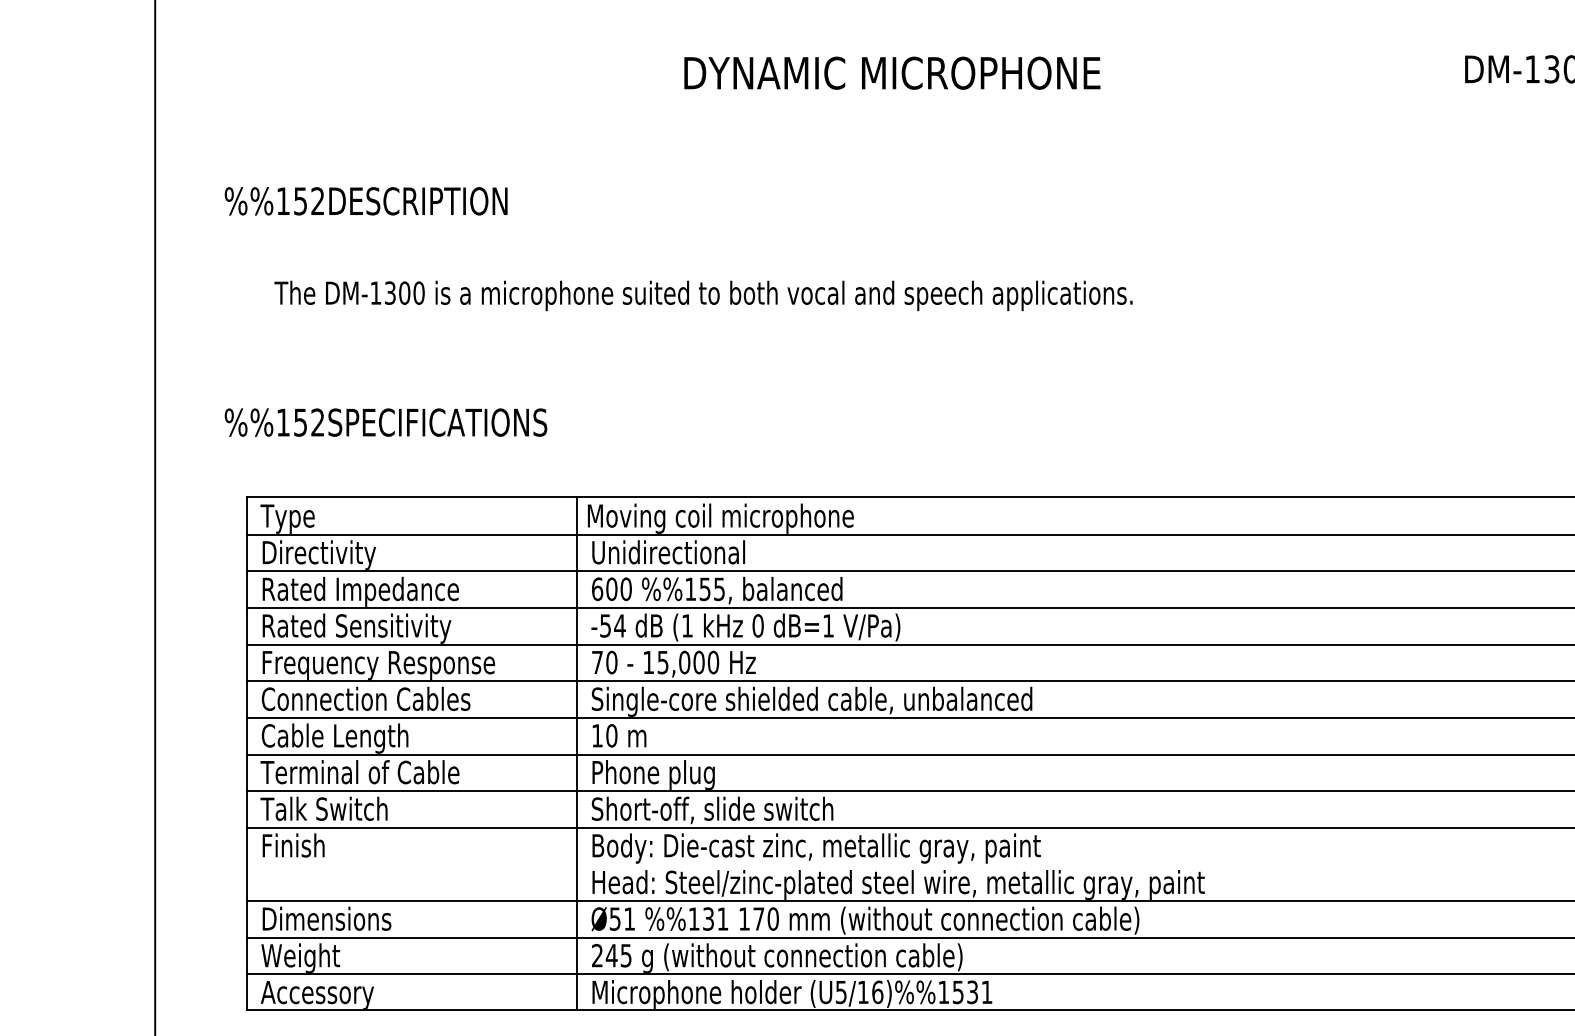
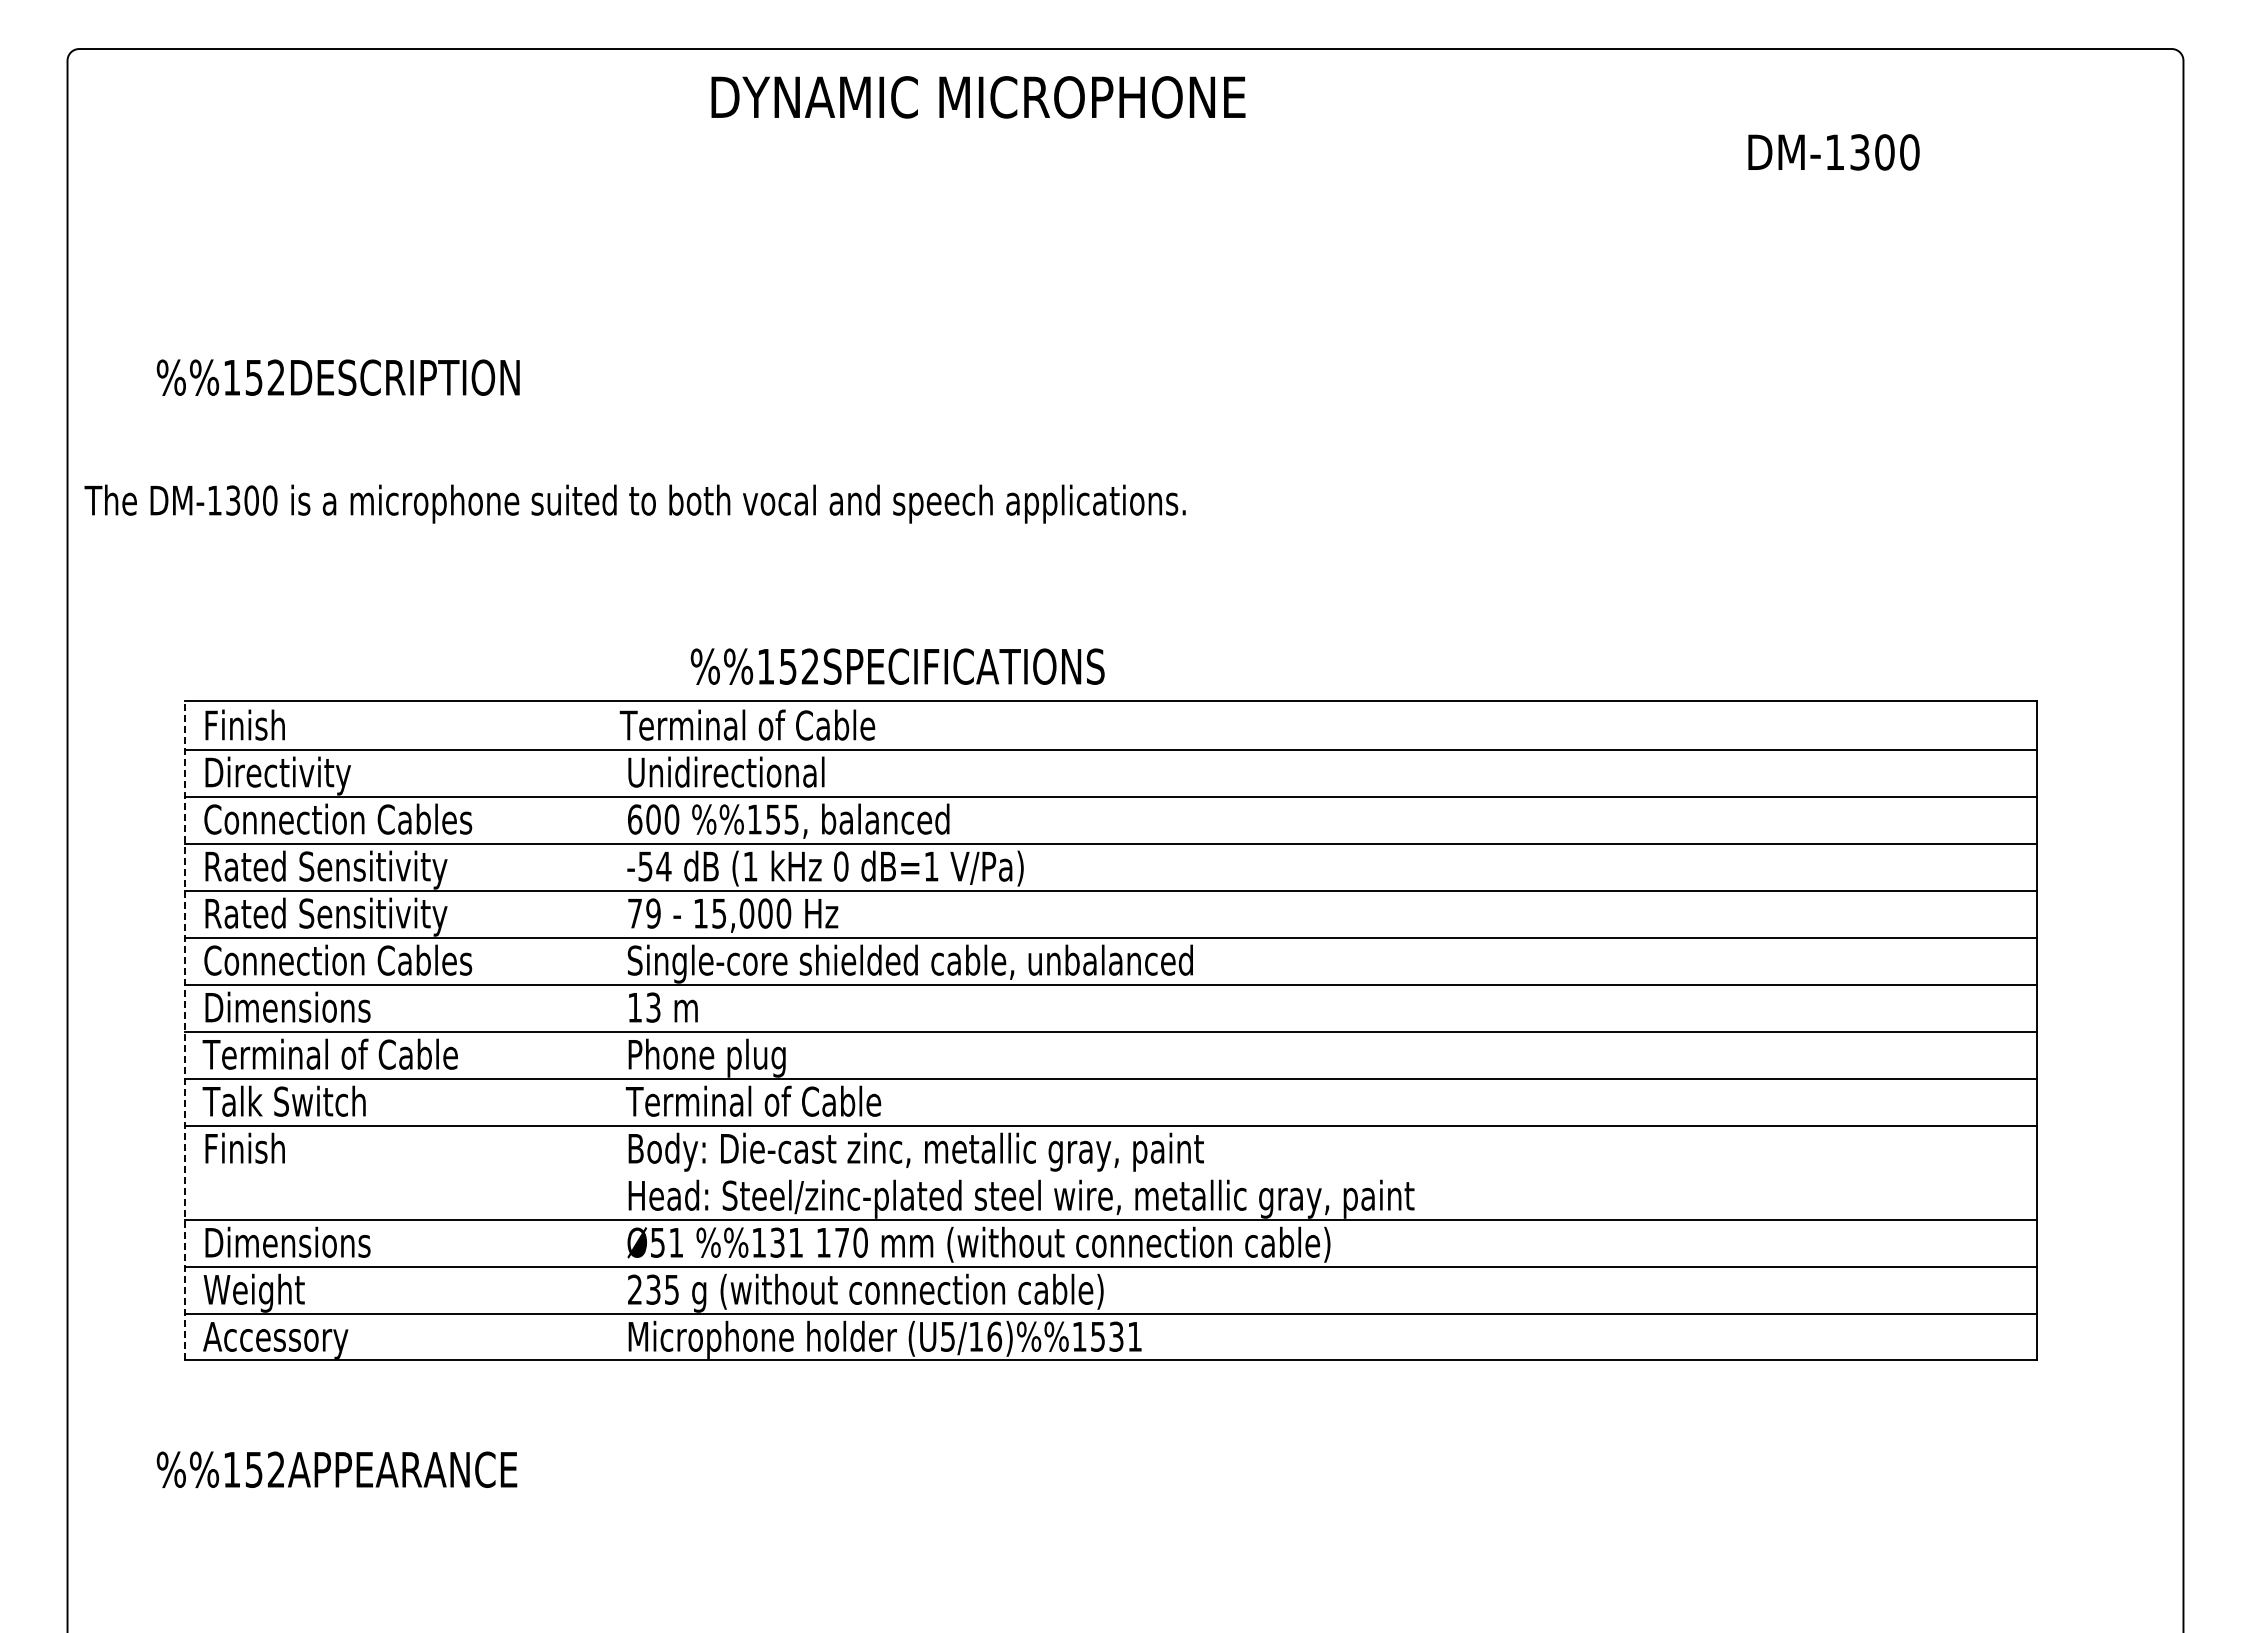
text: (892, 73) -> (978, 97), moved
text: (365, 201) -> (337, 377), moved
text: (703, 295) -> (634, 503), moved
text: (385, 422) -> (897, 666), moved
text: (292, 518) -> (243, 728), Type -> Finish
text: (719, 518) -> (791, 728), Moving coil microphone -> Terminal of Cable
text: (366, 591) -> (338, 822), Rated Impedance -> Connection Cables
text: (611, 662) -> (653, 913), 70 -> 79
text: (379, 664) -> (355, 916), Frequency Response -> Rated Sensitivity
text: (611, 735) -> (653, 1007), 10 -> 13
text: (335, 738) -> (298, 1010), Cable Length -> Dimensions
line: (247, 753) -> (185, 1030), solid -> dashed
line: (576, 753) -> (608, 1030), removed
text: (711, 809) -> (781, 1102), Short-off, slide switch -> Terminal of Cable
text: (611, 955) -> (653, 1289), 245 -> 235

